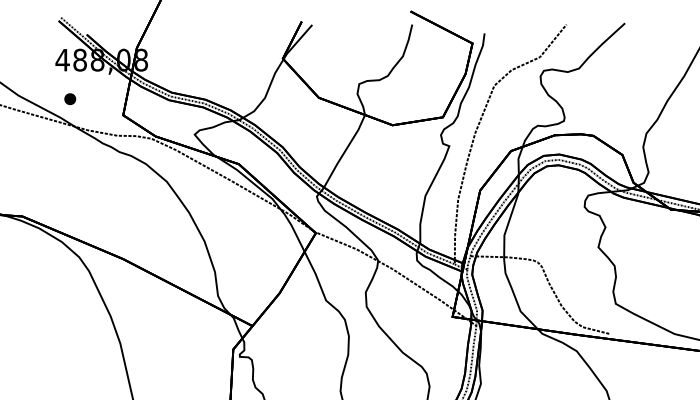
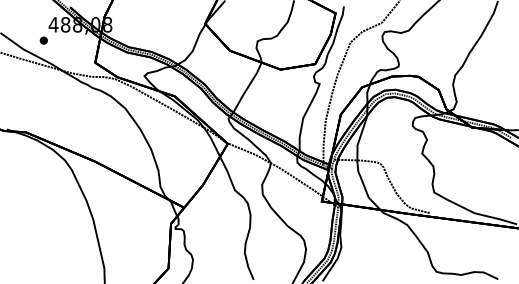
part: (69, 98) -> (43, 40), moved

